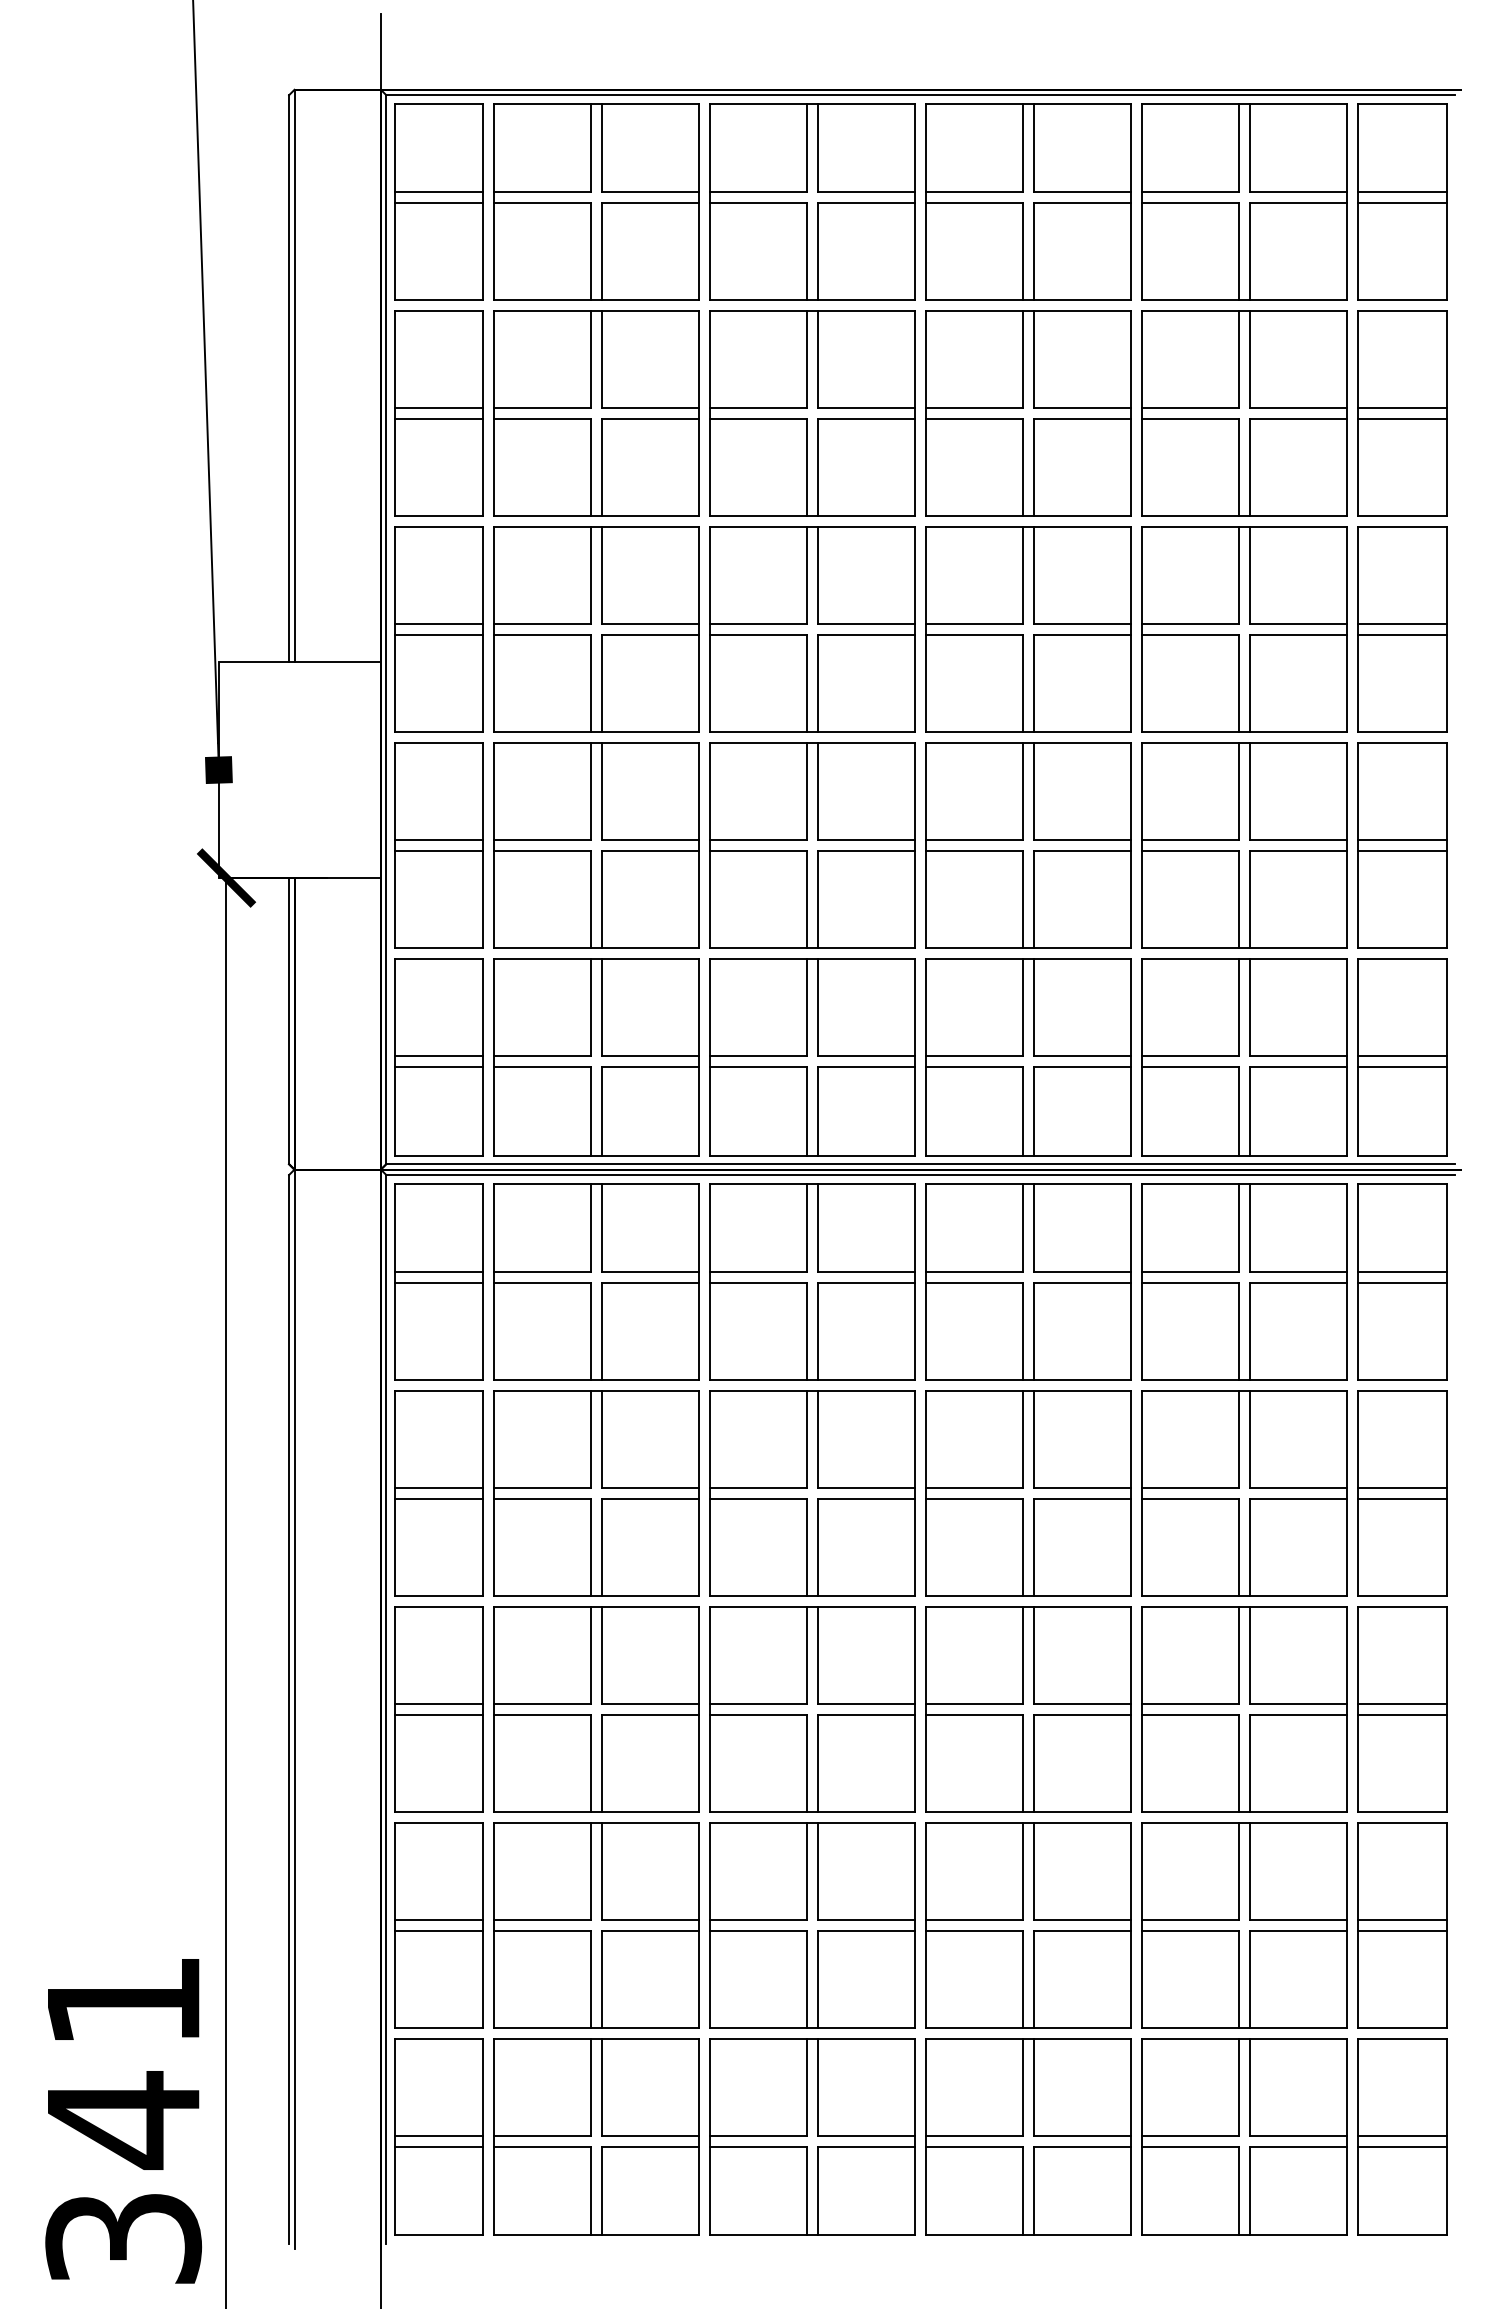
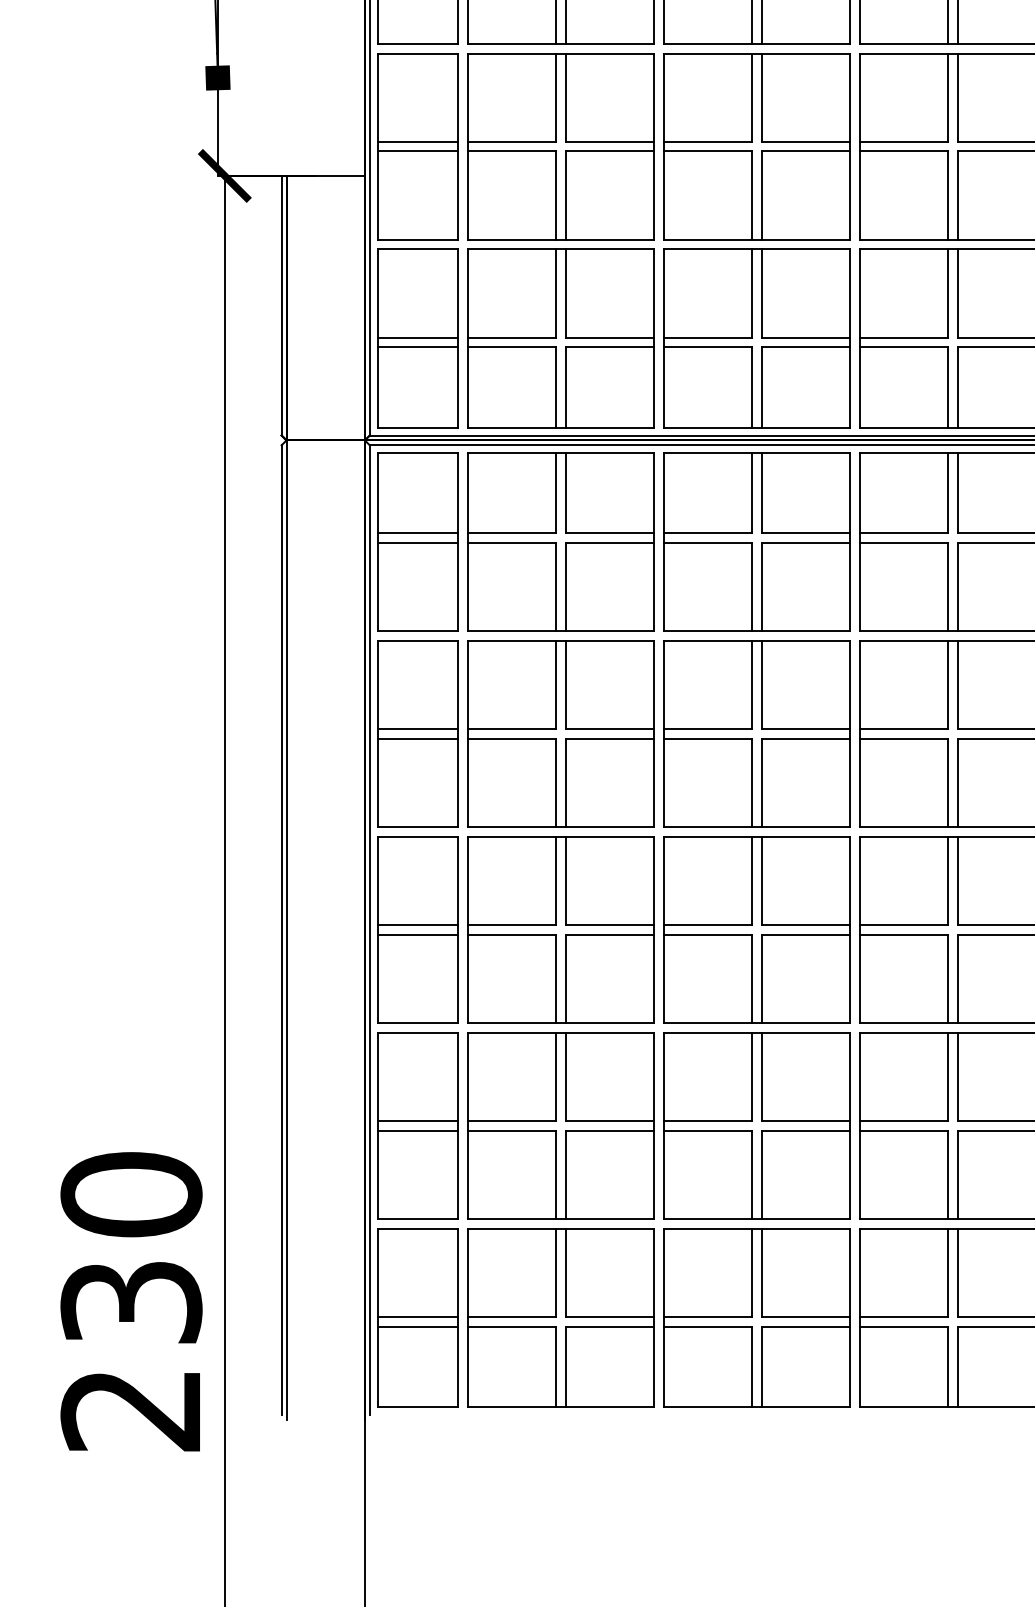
text: (123, 2119) -> (131, 1302), 341 -> 230

